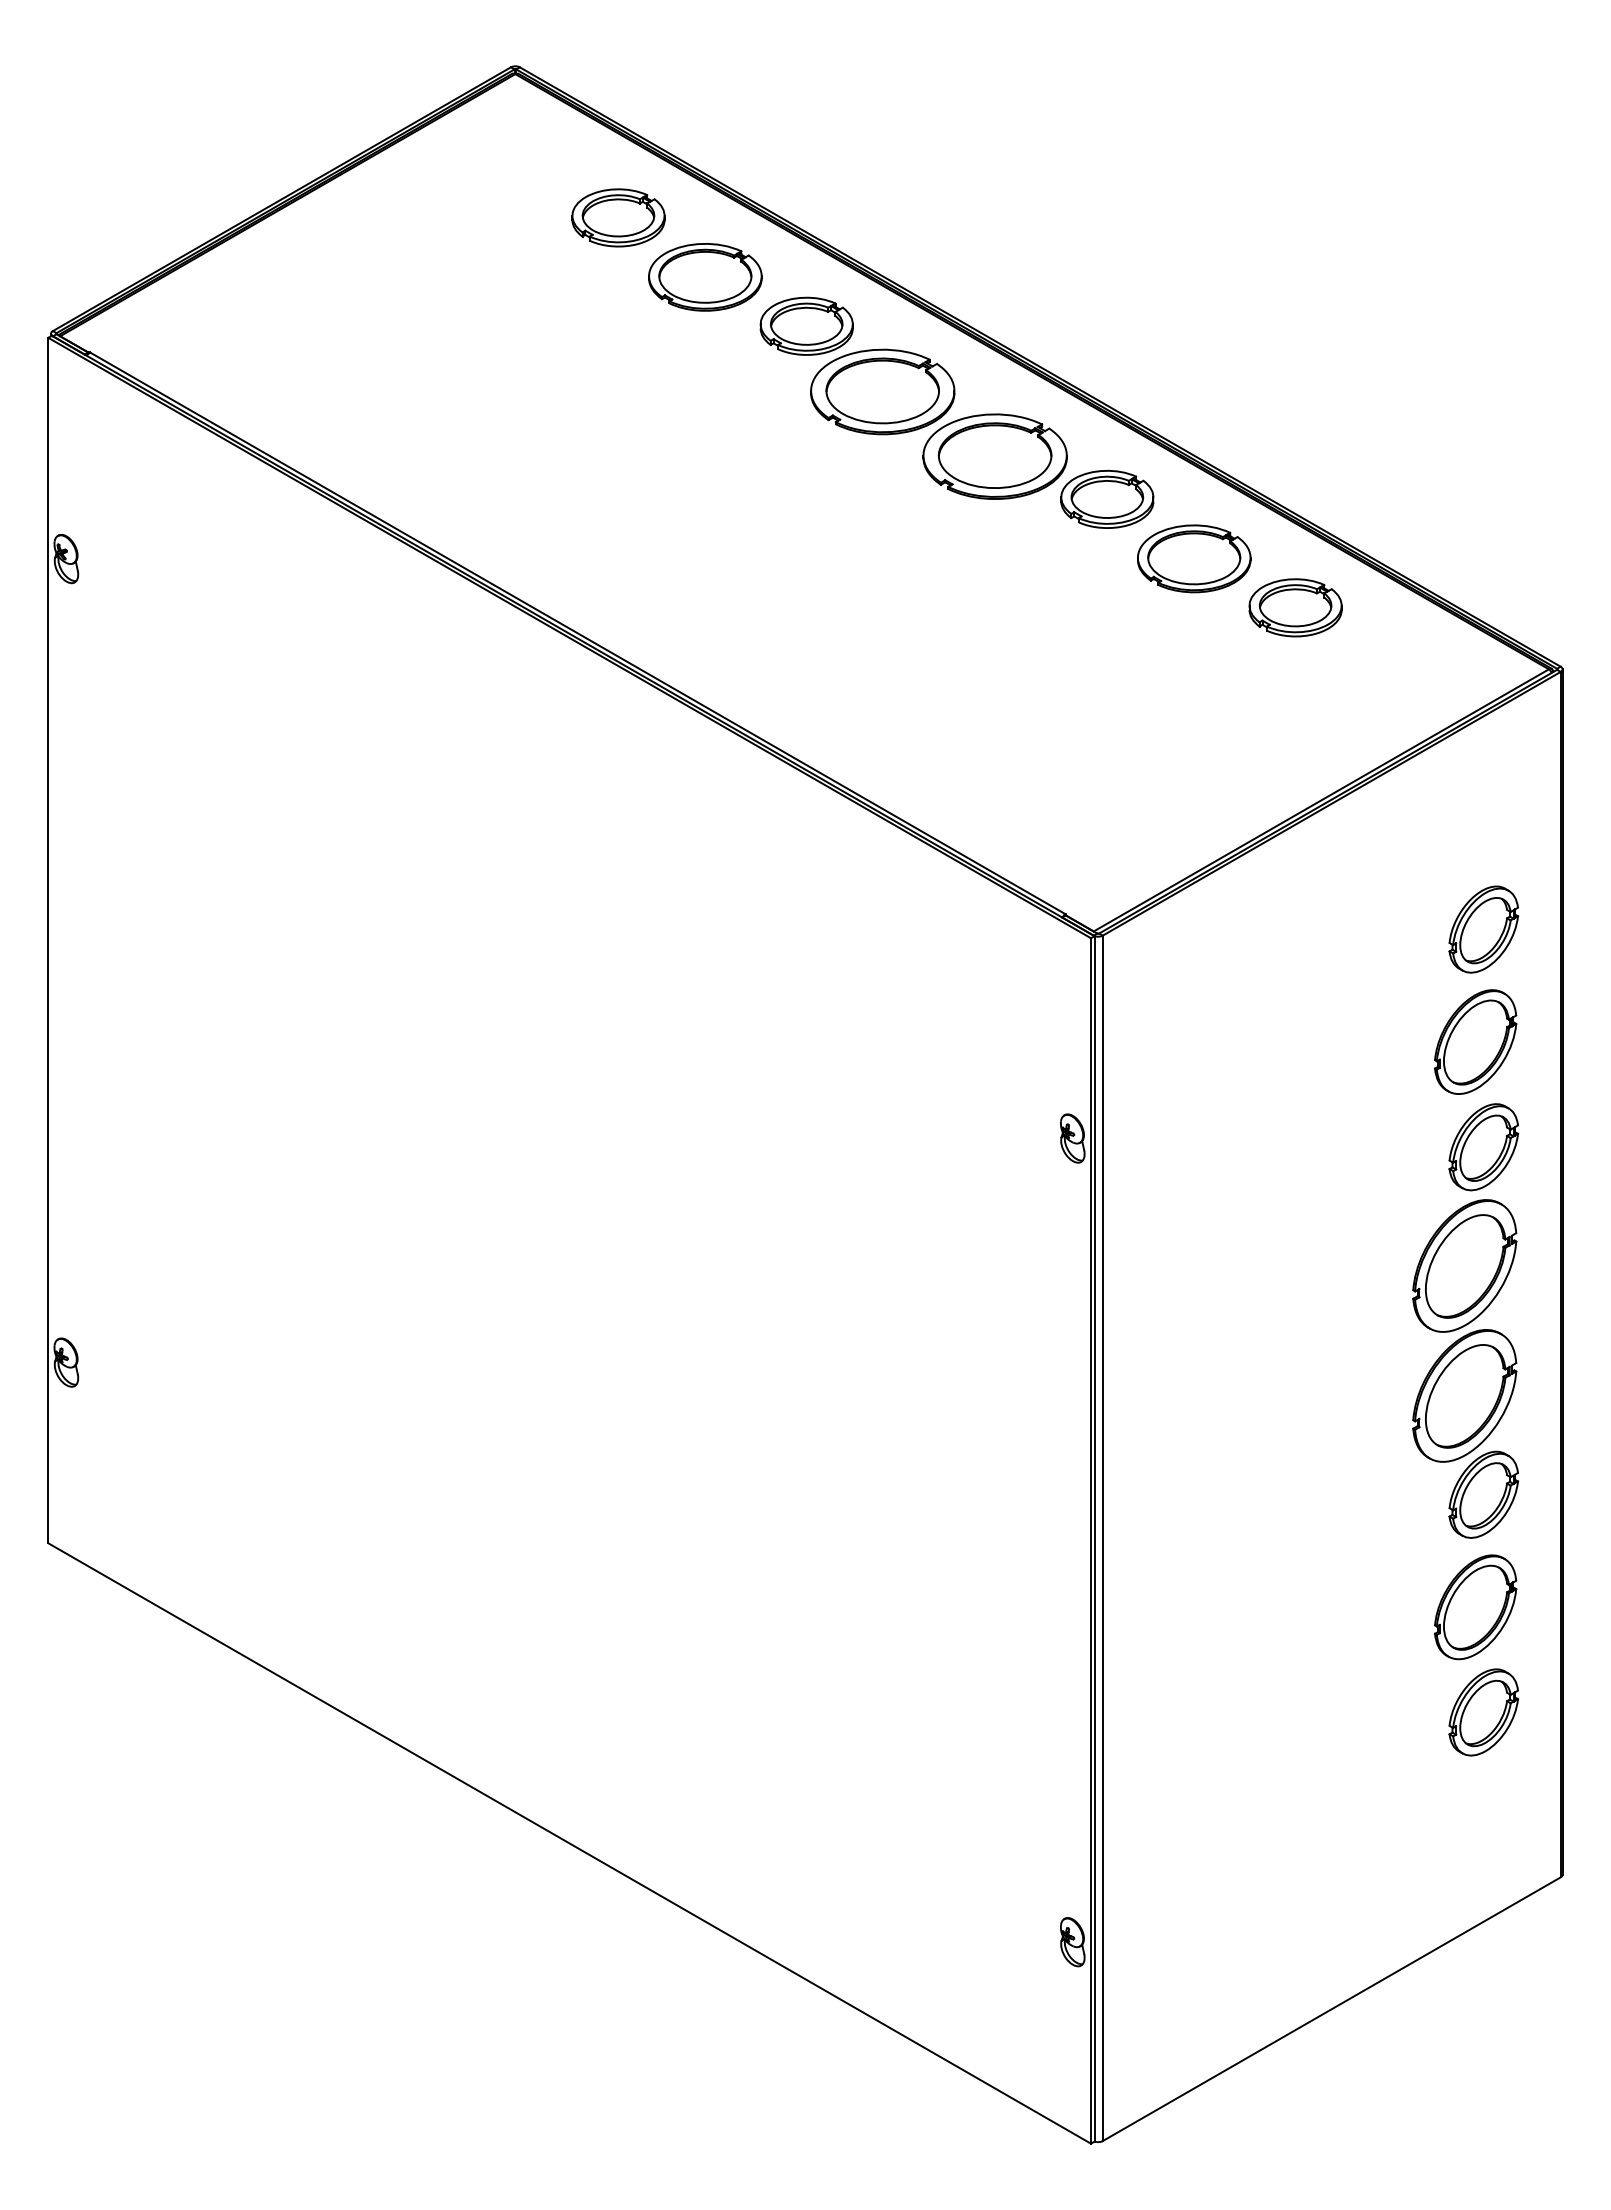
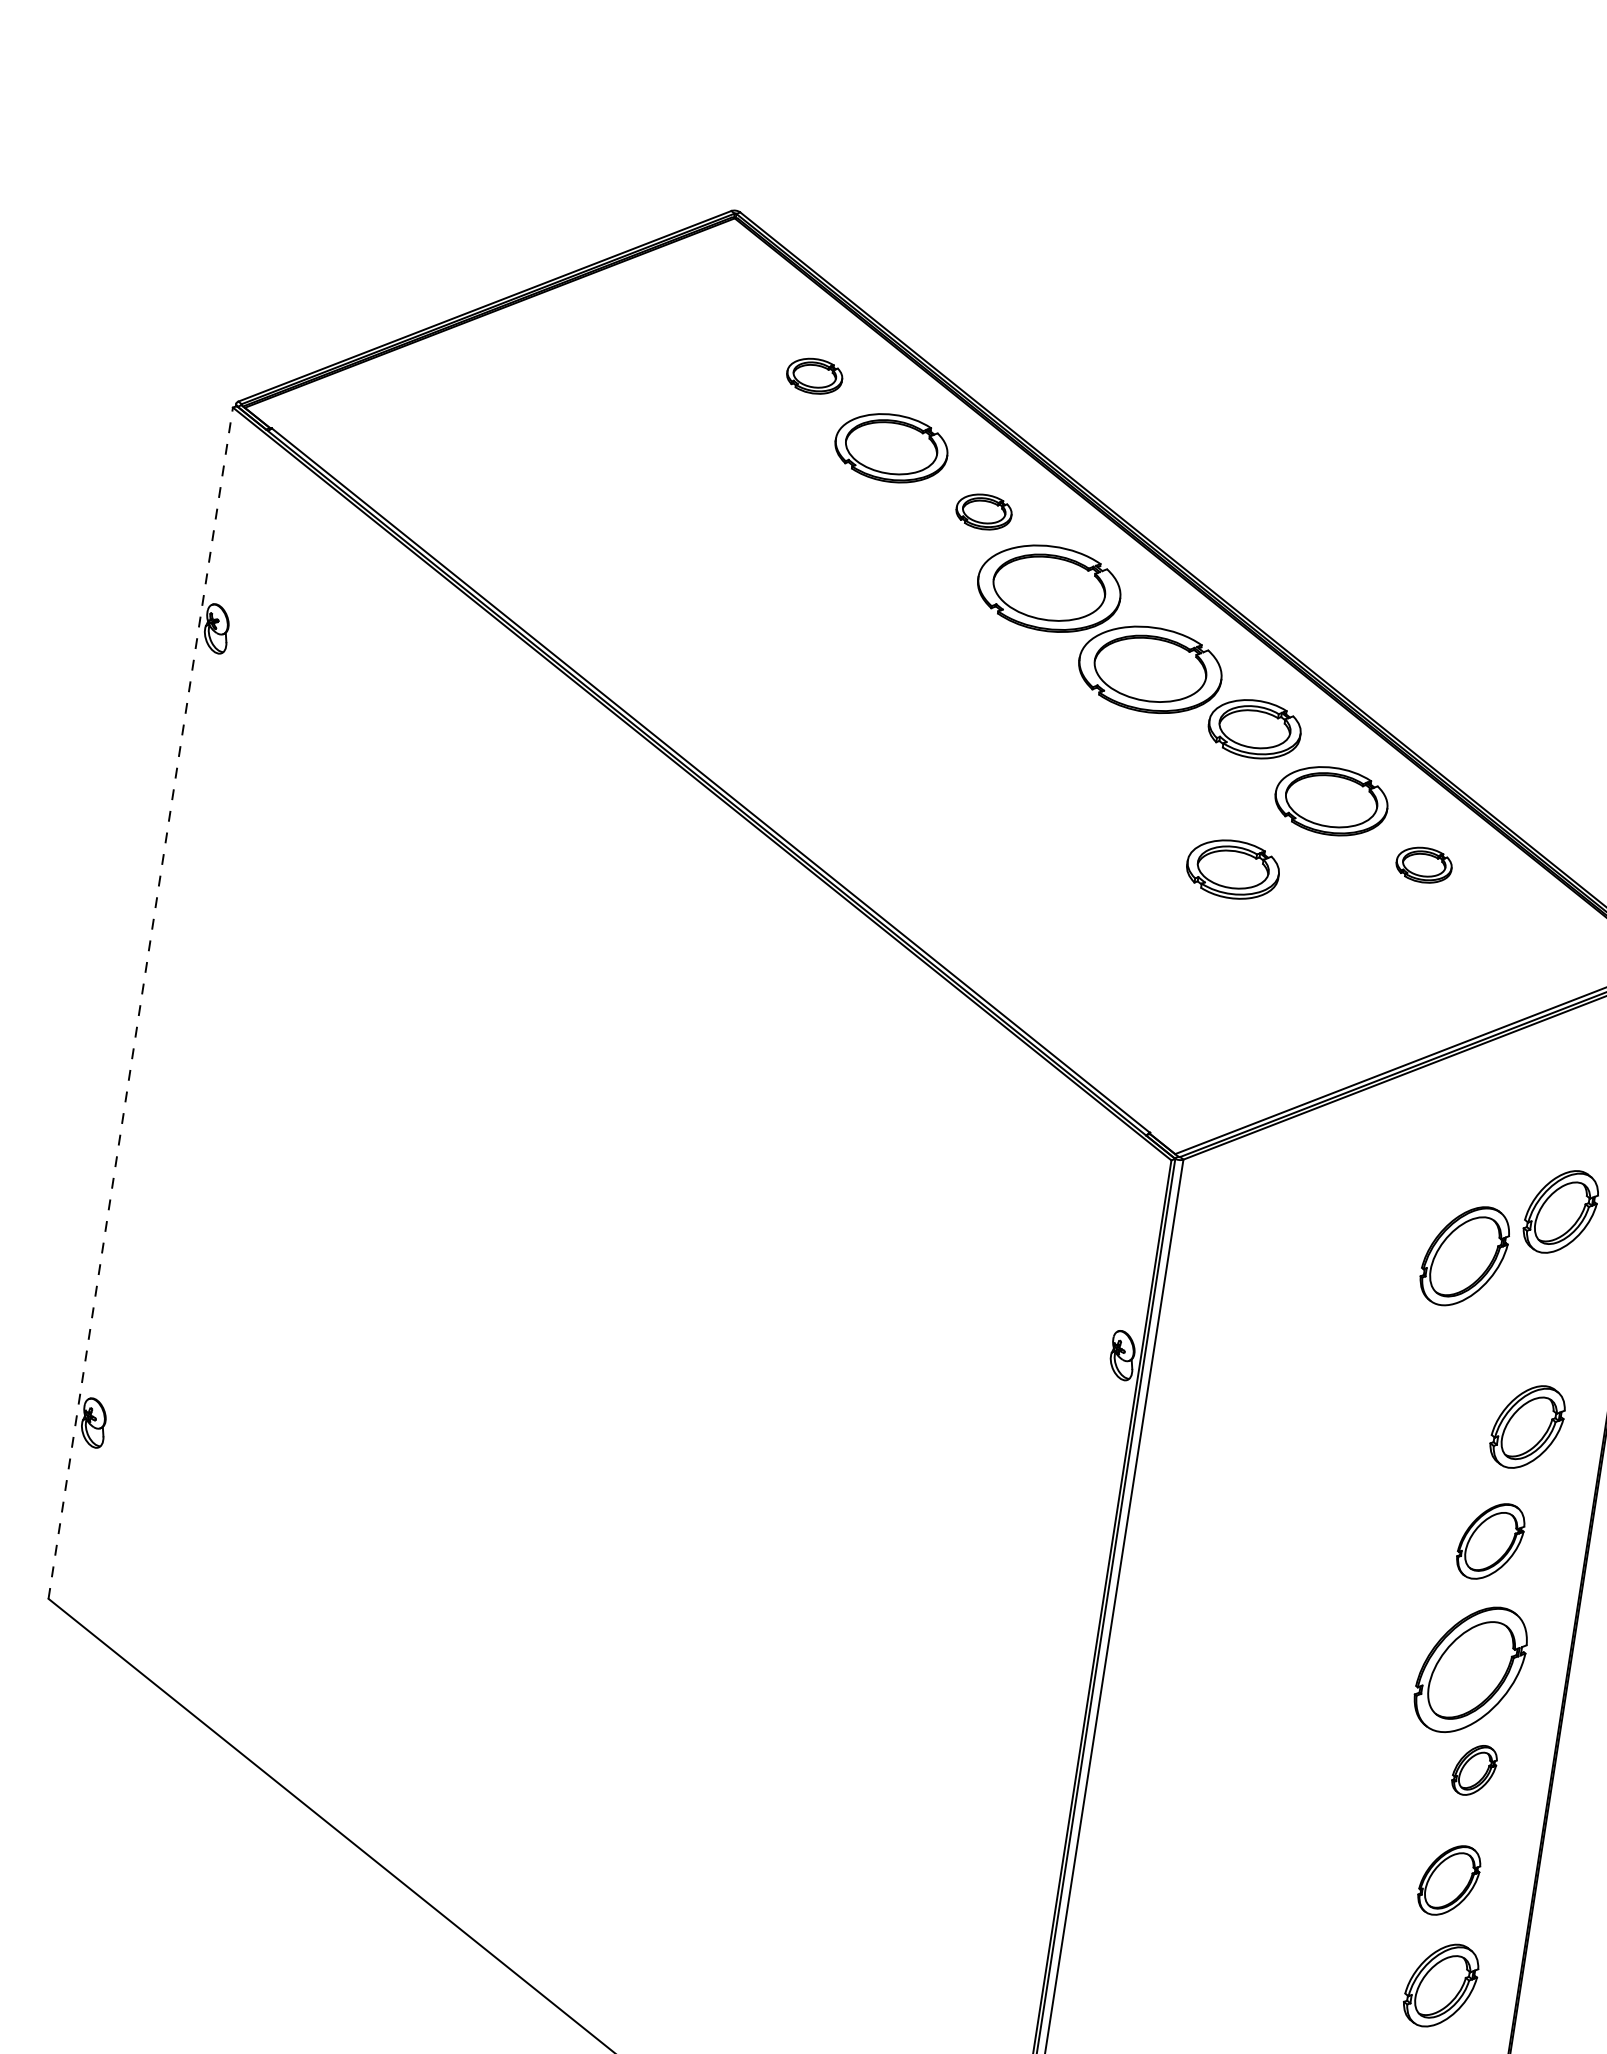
part: (618, 217) -> (814, 375), size x0.6
part: (806, 325) -> (984, 511), size x0.6
part: (1295, 607) -> (1424, 864), size x0.6
part: (1107, 640) -> (1233, 868), added
line: (48, 940) -> (140, 1003), solid -> dashed
part: (1475, 1041) -> (1464, 1255), moved
part: (1464, 1265) -> (1490, 1540), size x0.6
part: (1483, 1494) -> (1474, 1770), size x0.6
part: (1475, 1607) -> (1449, 1880), size x0.7

